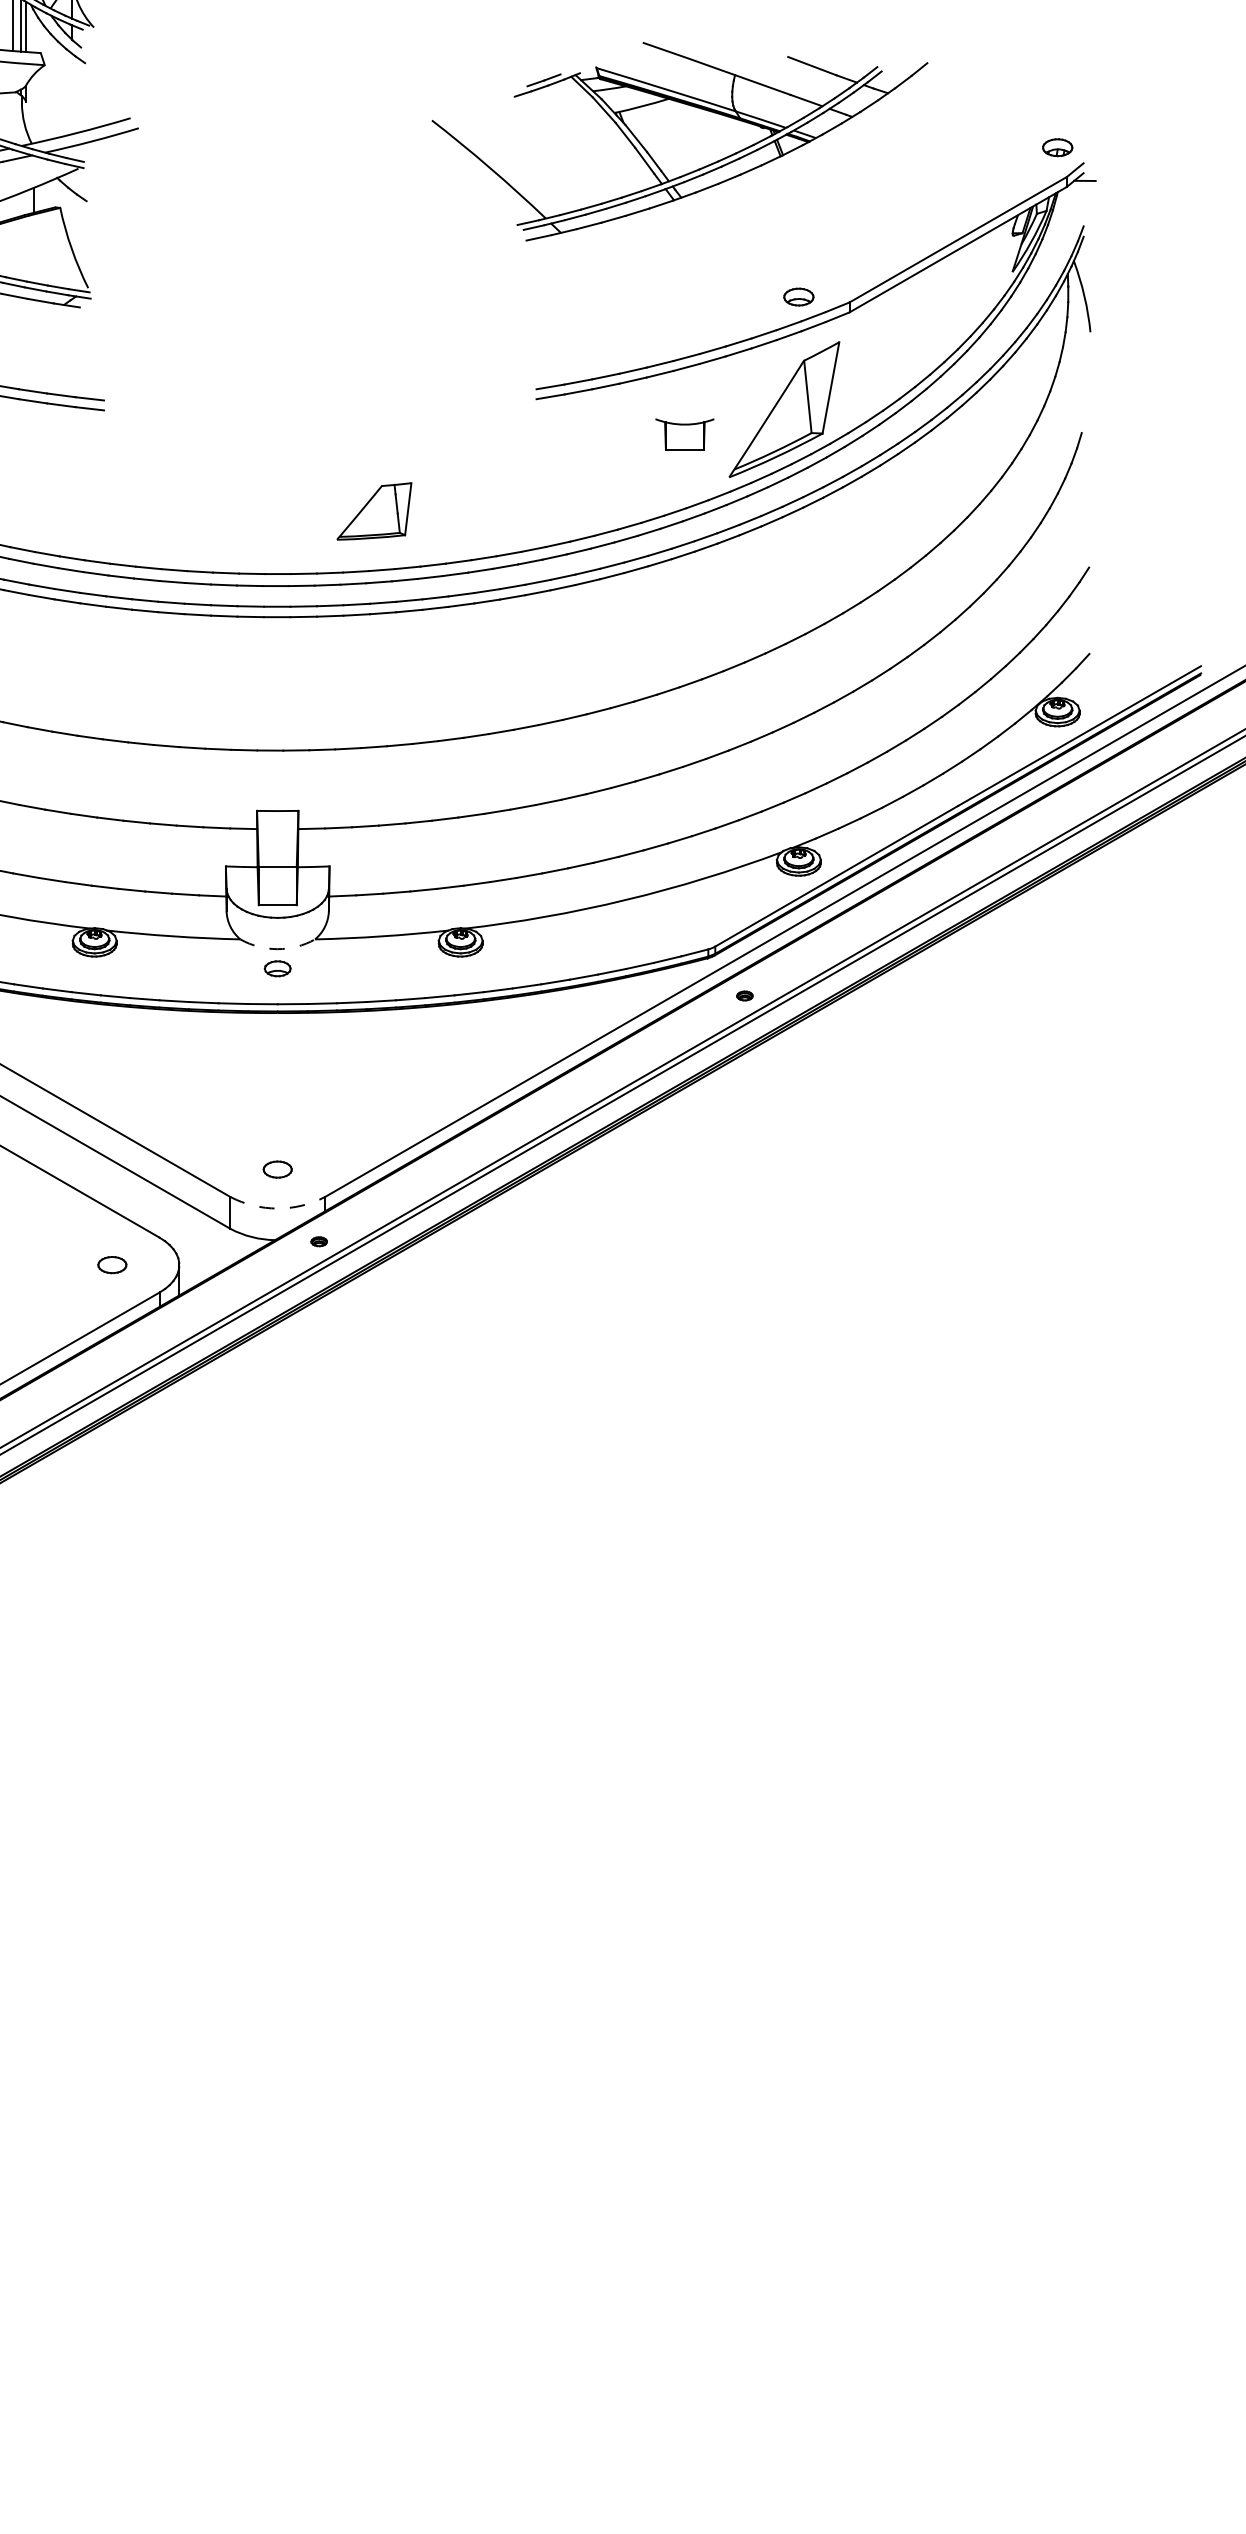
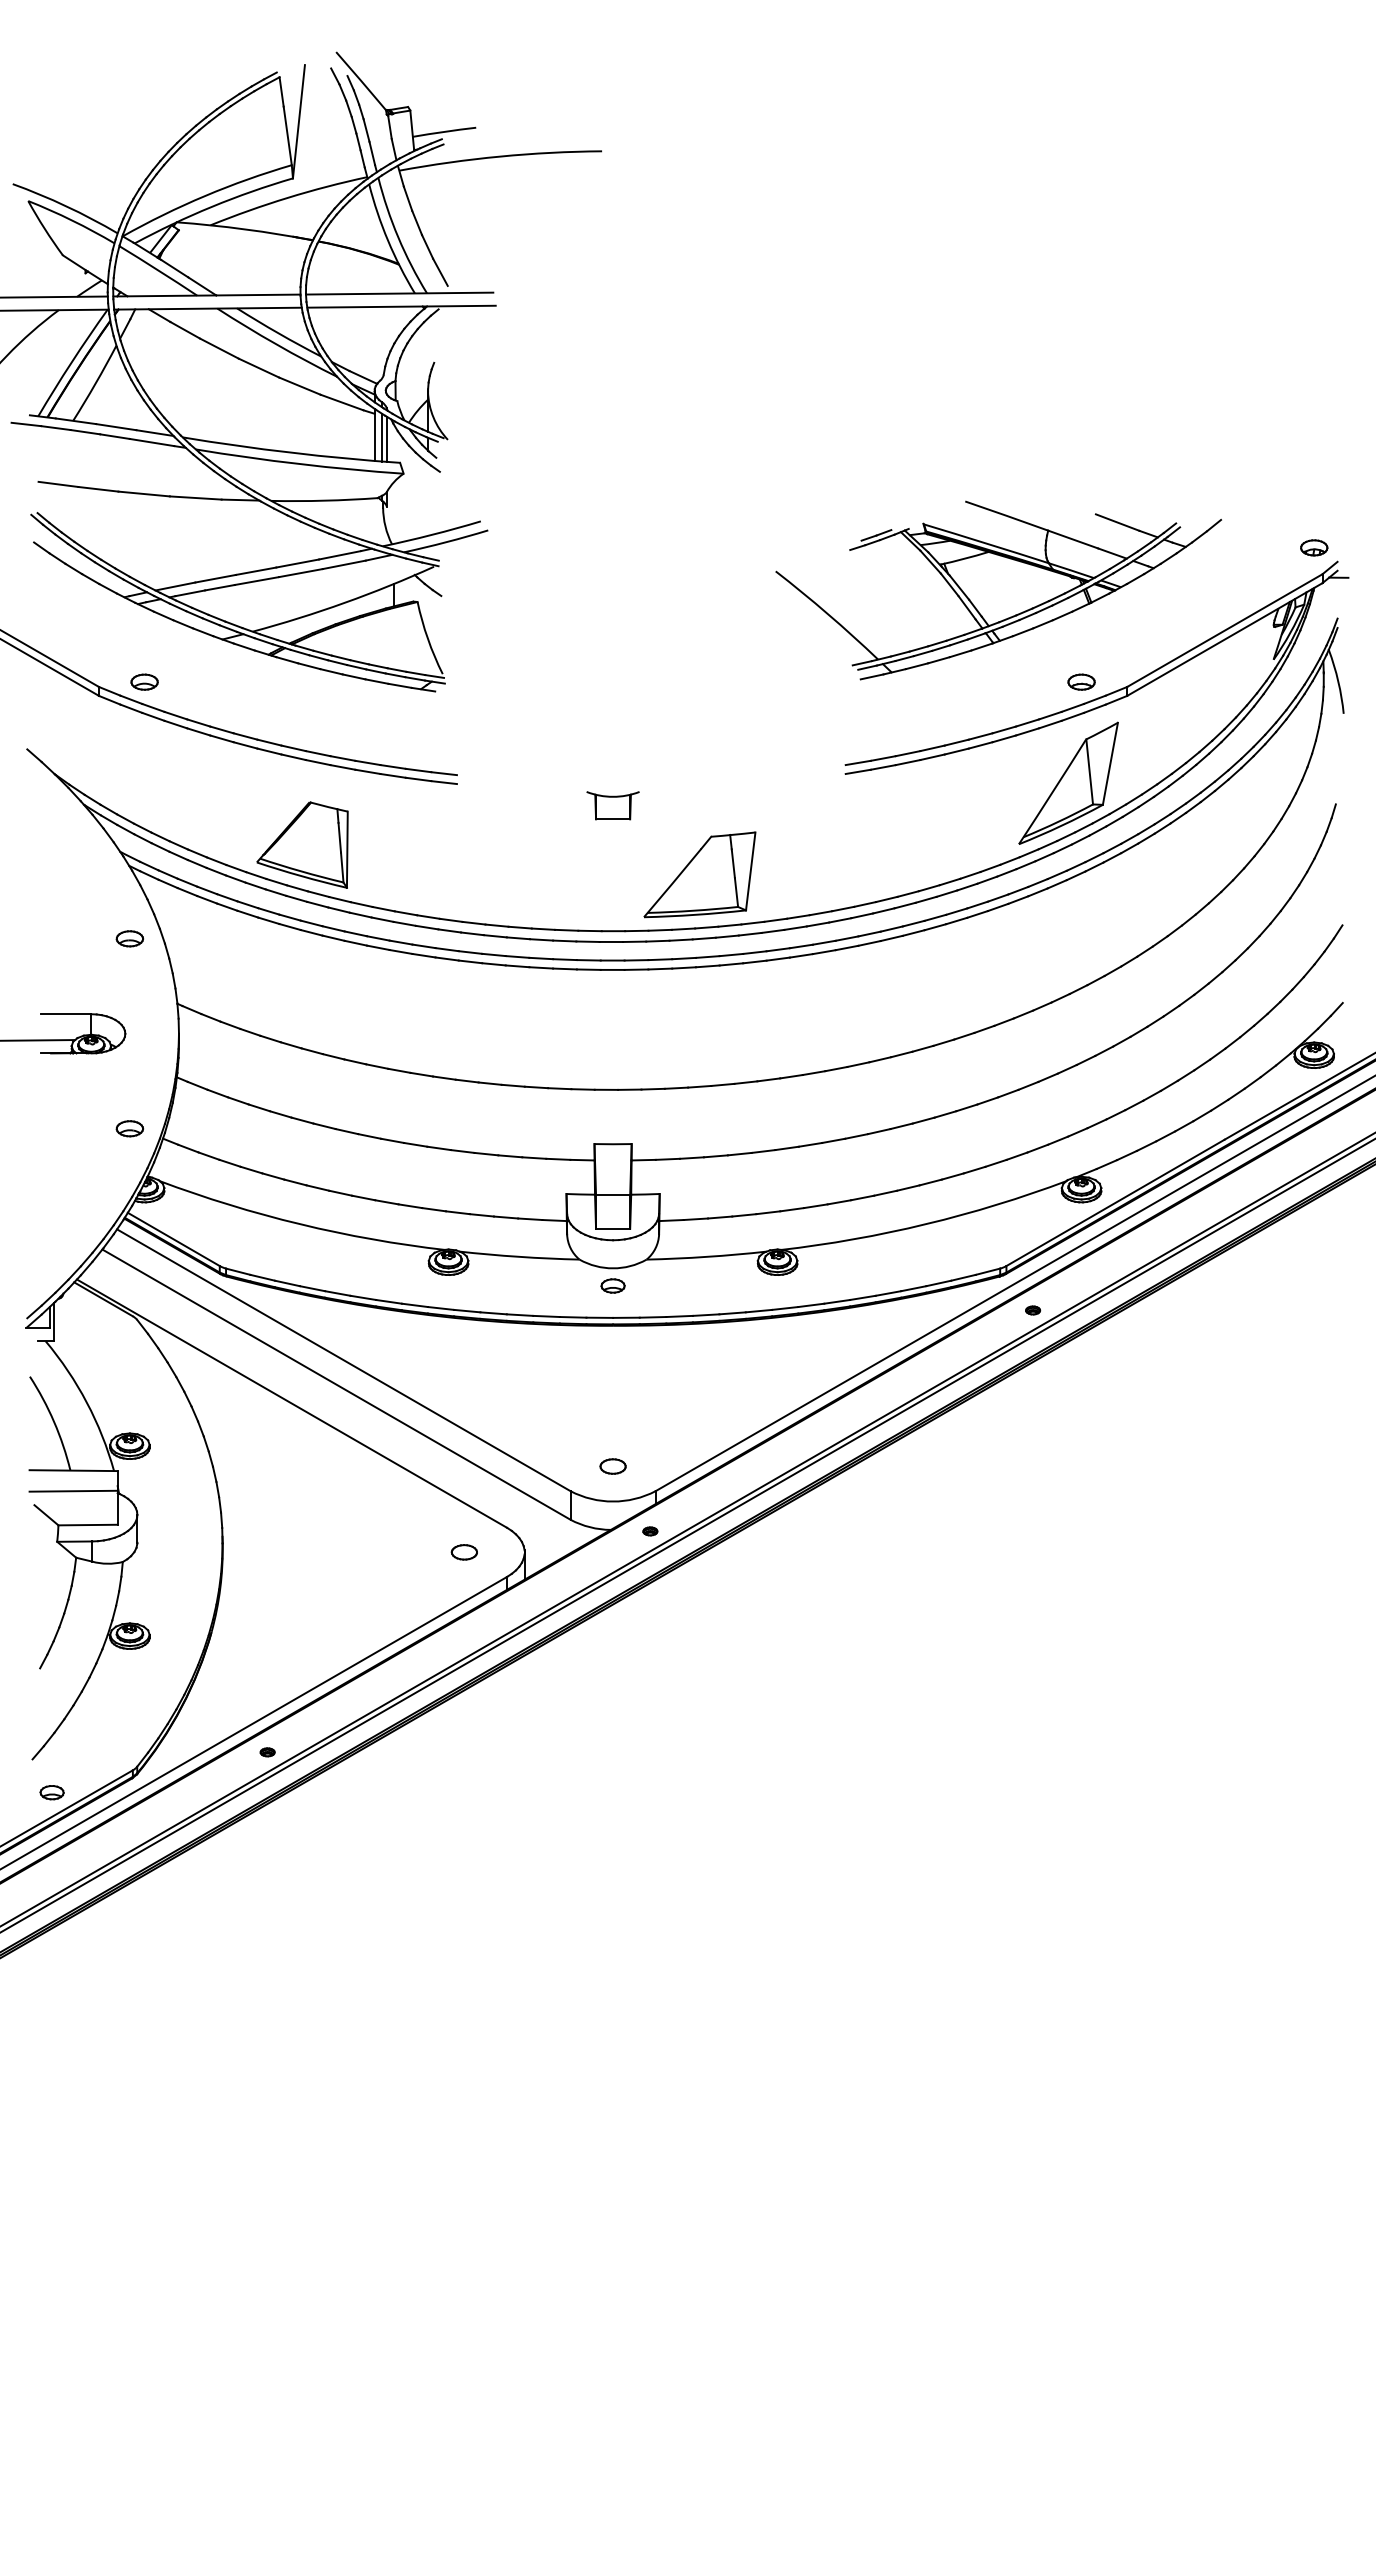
part: (679, 141) -> (998, 590), moved
part: (684, 434) -> (612, 805), moved
part: (373, 511) -> (699, 874), size x1.67
arc: (278, 949) -> (613, 1268), dashed -> solid
arc: (278, 1208) -> (613, 1501), dashed -> solid

